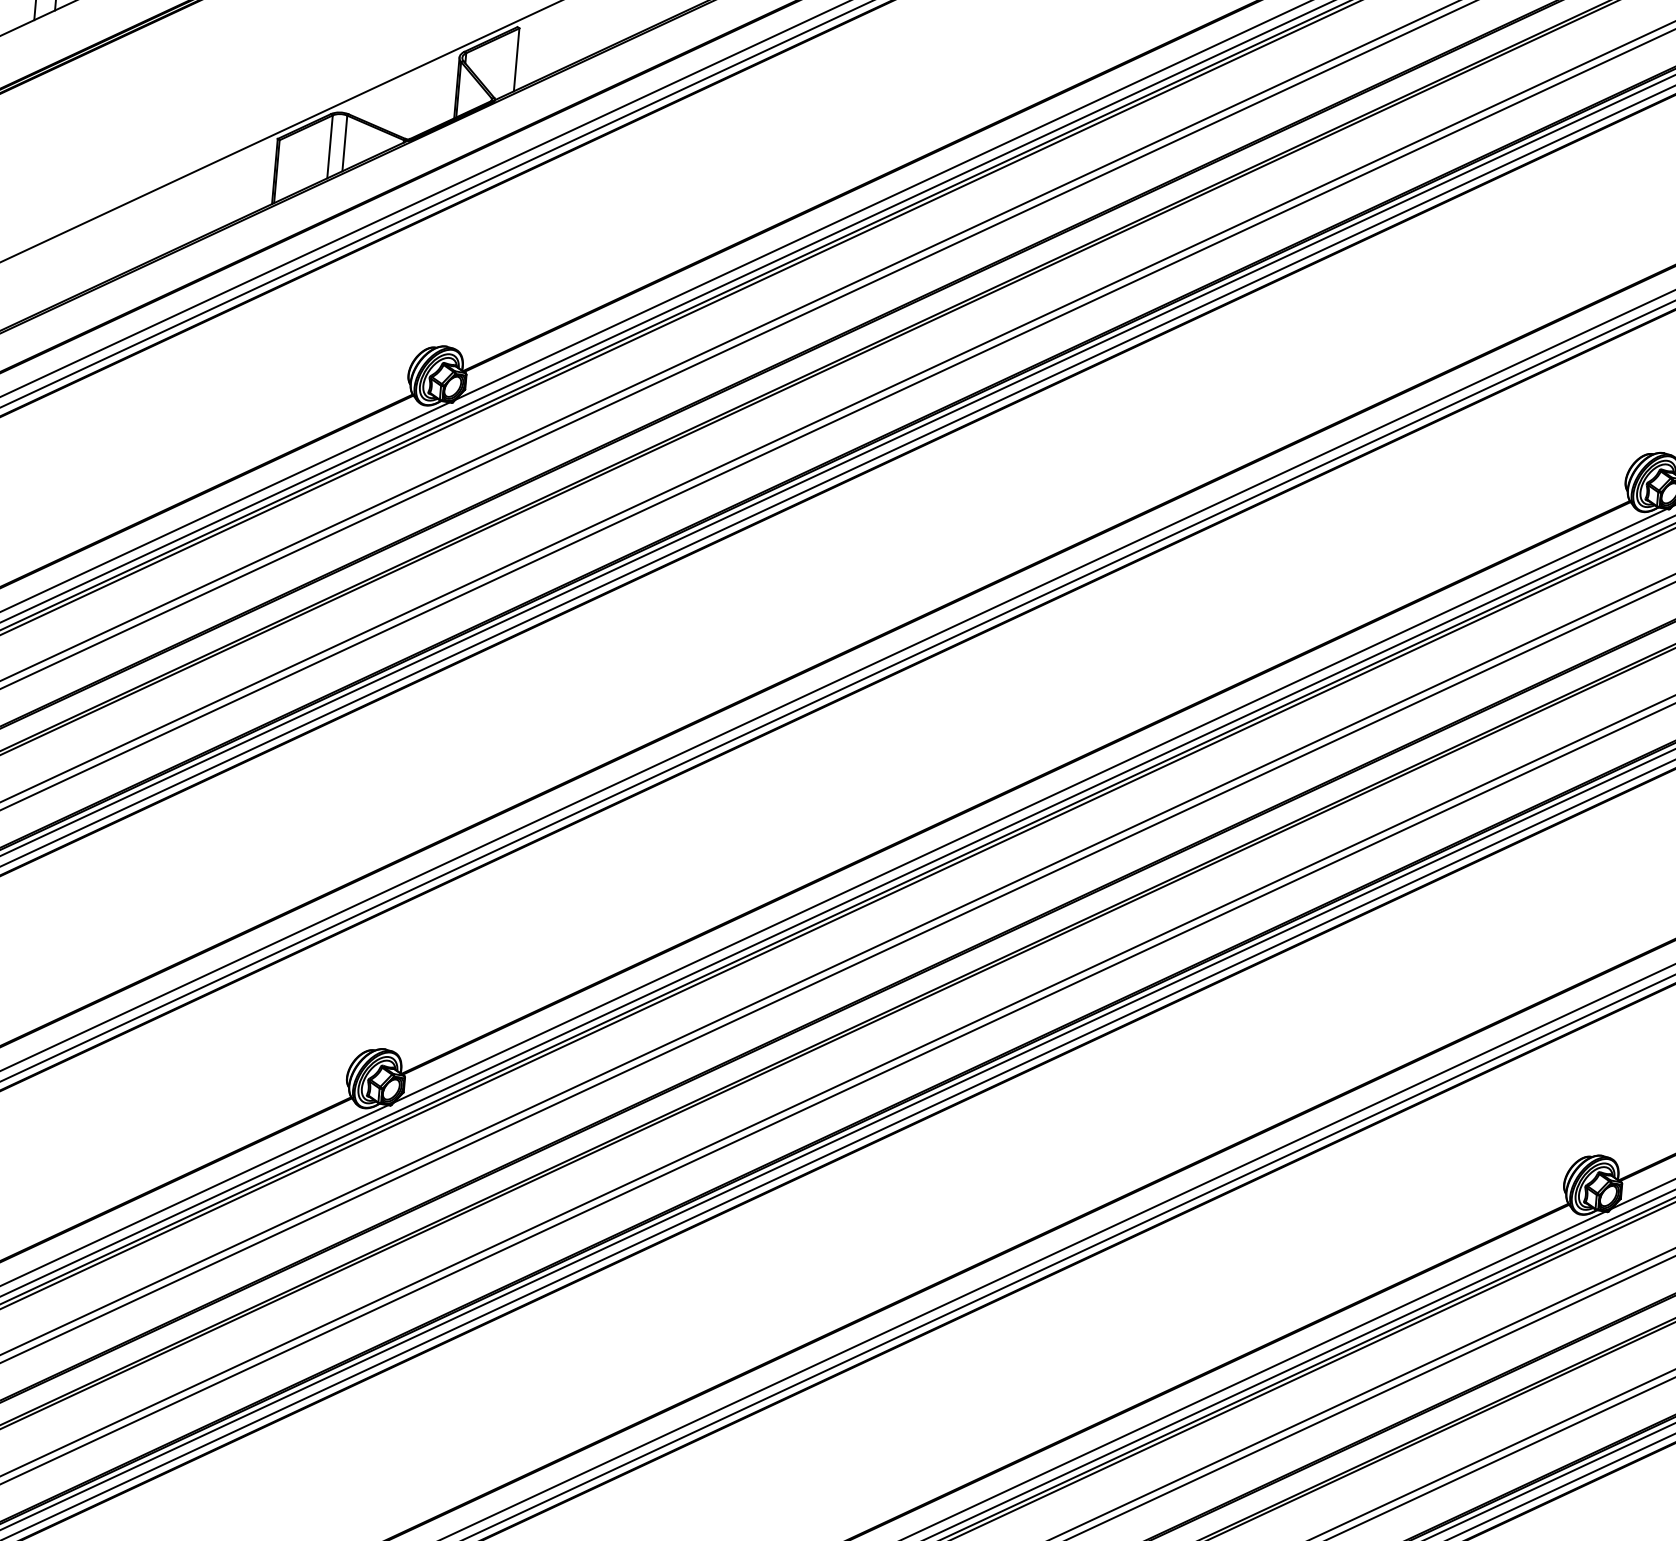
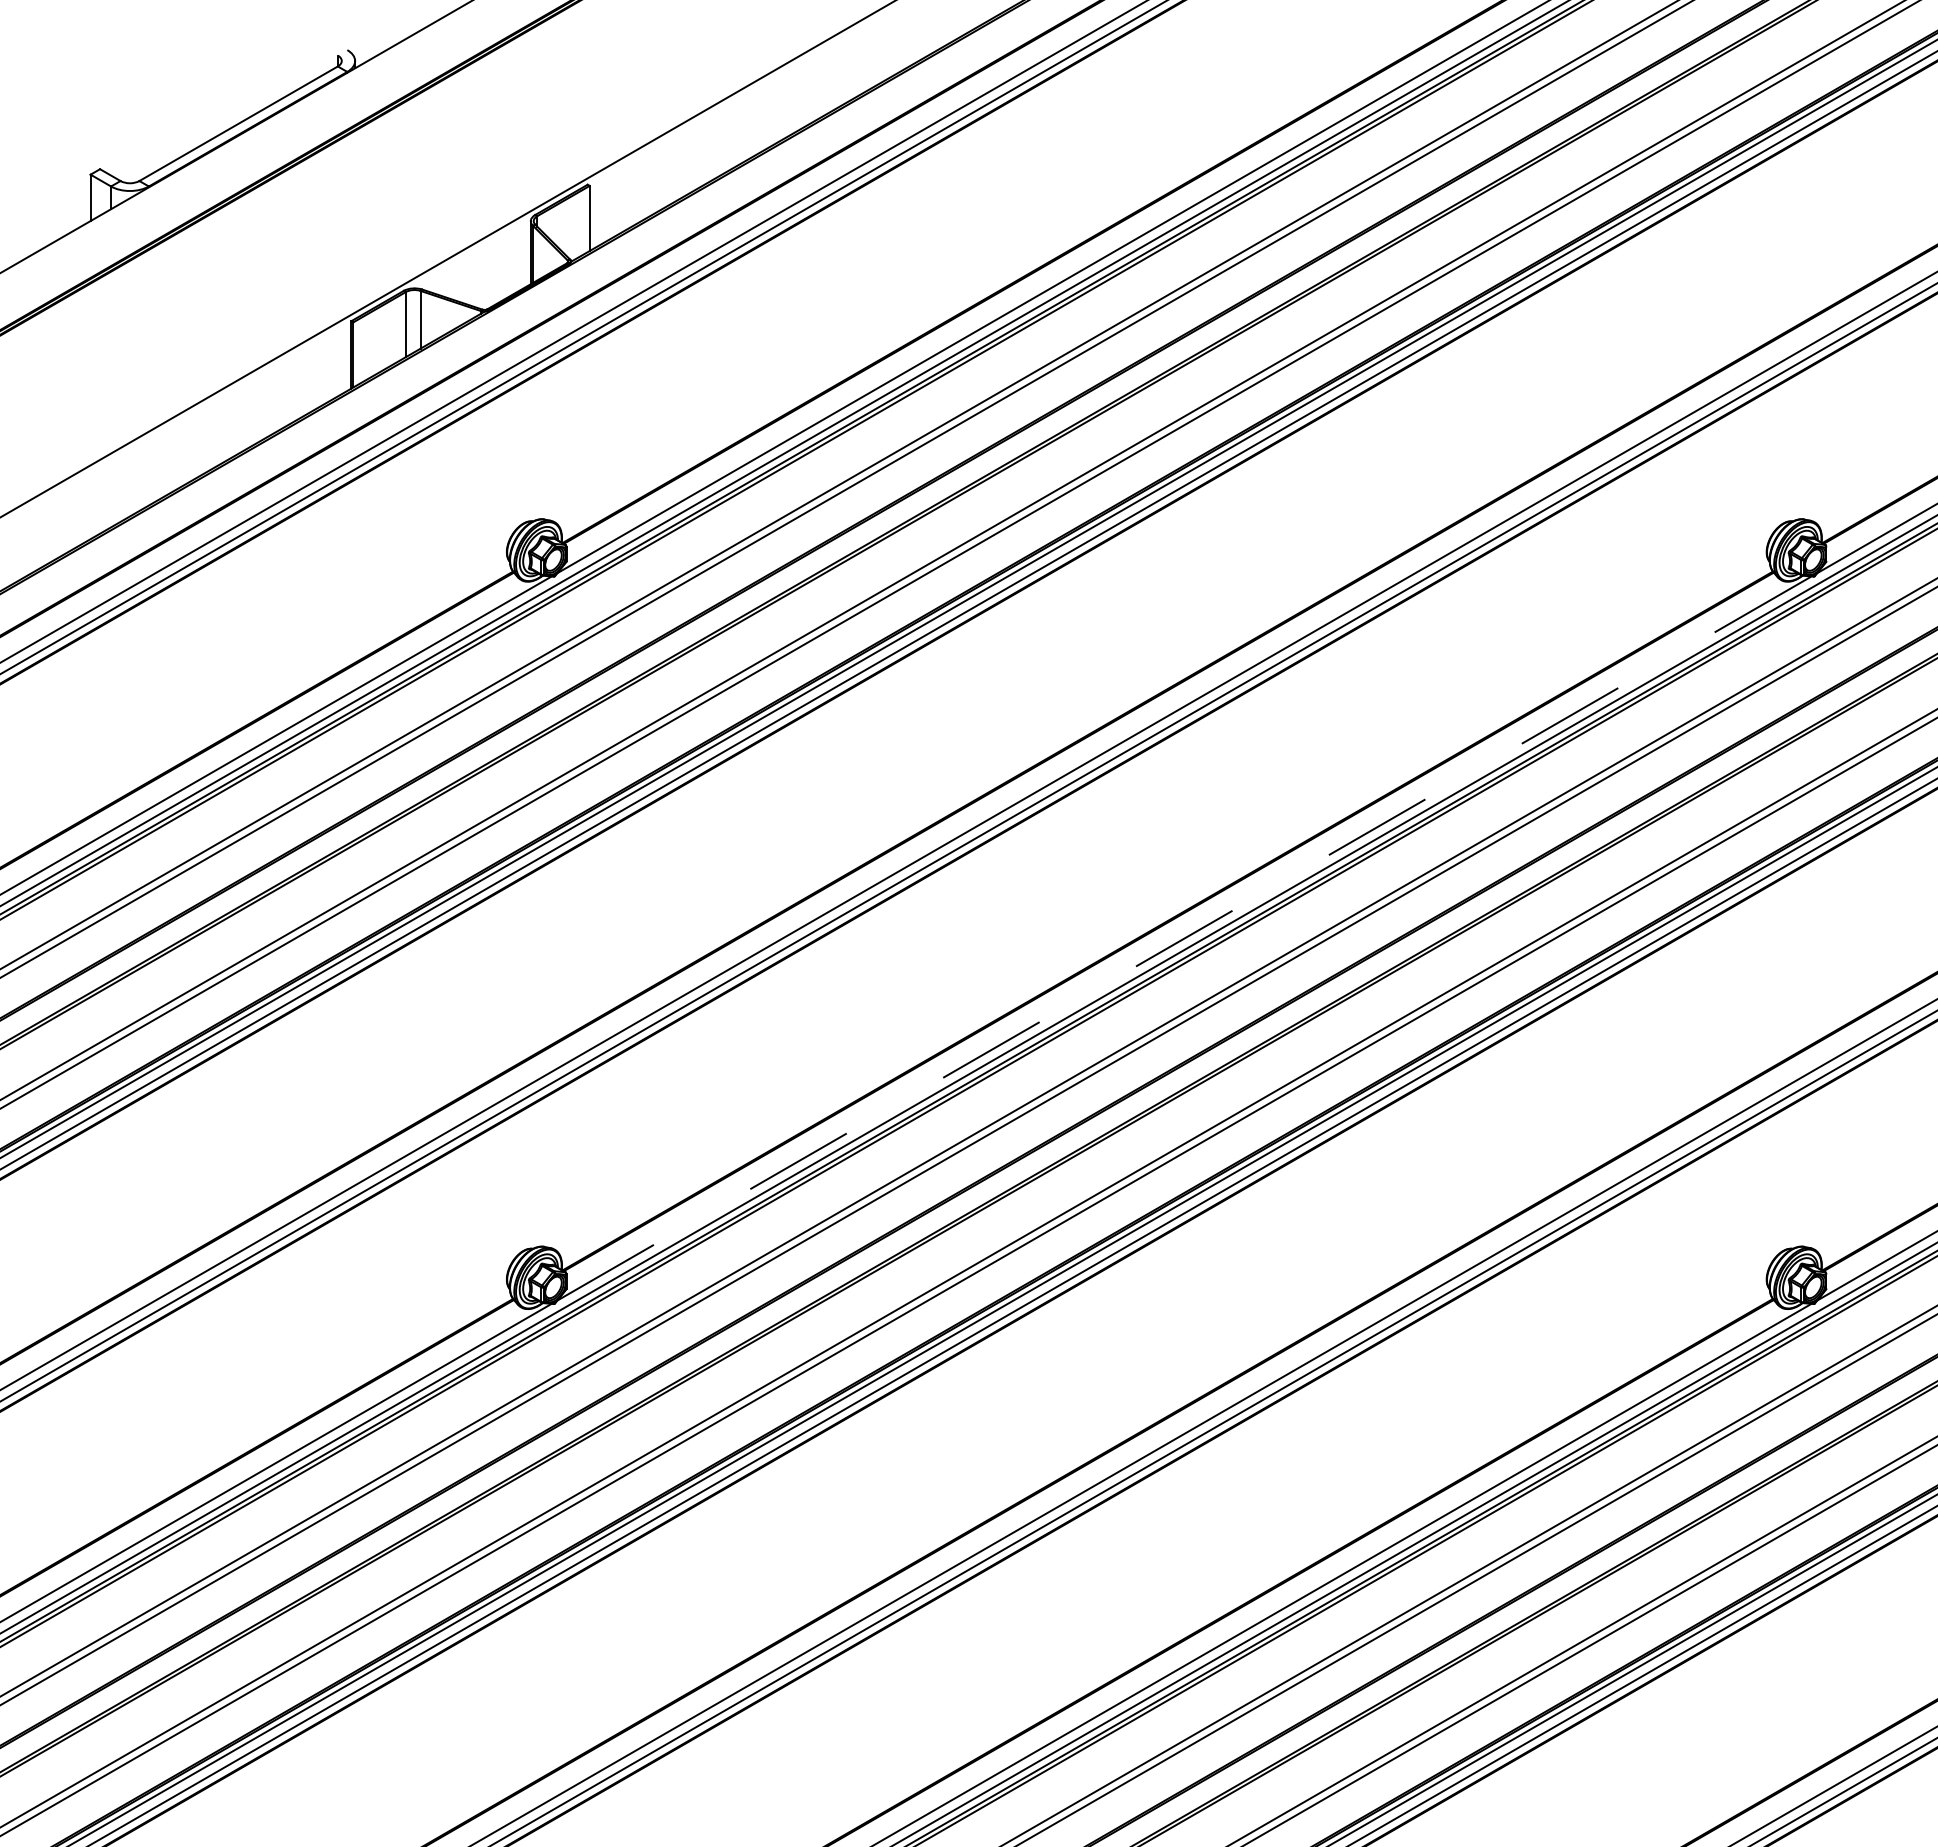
line: (1030, 805) -> (1184, 938), solid -> dashed

